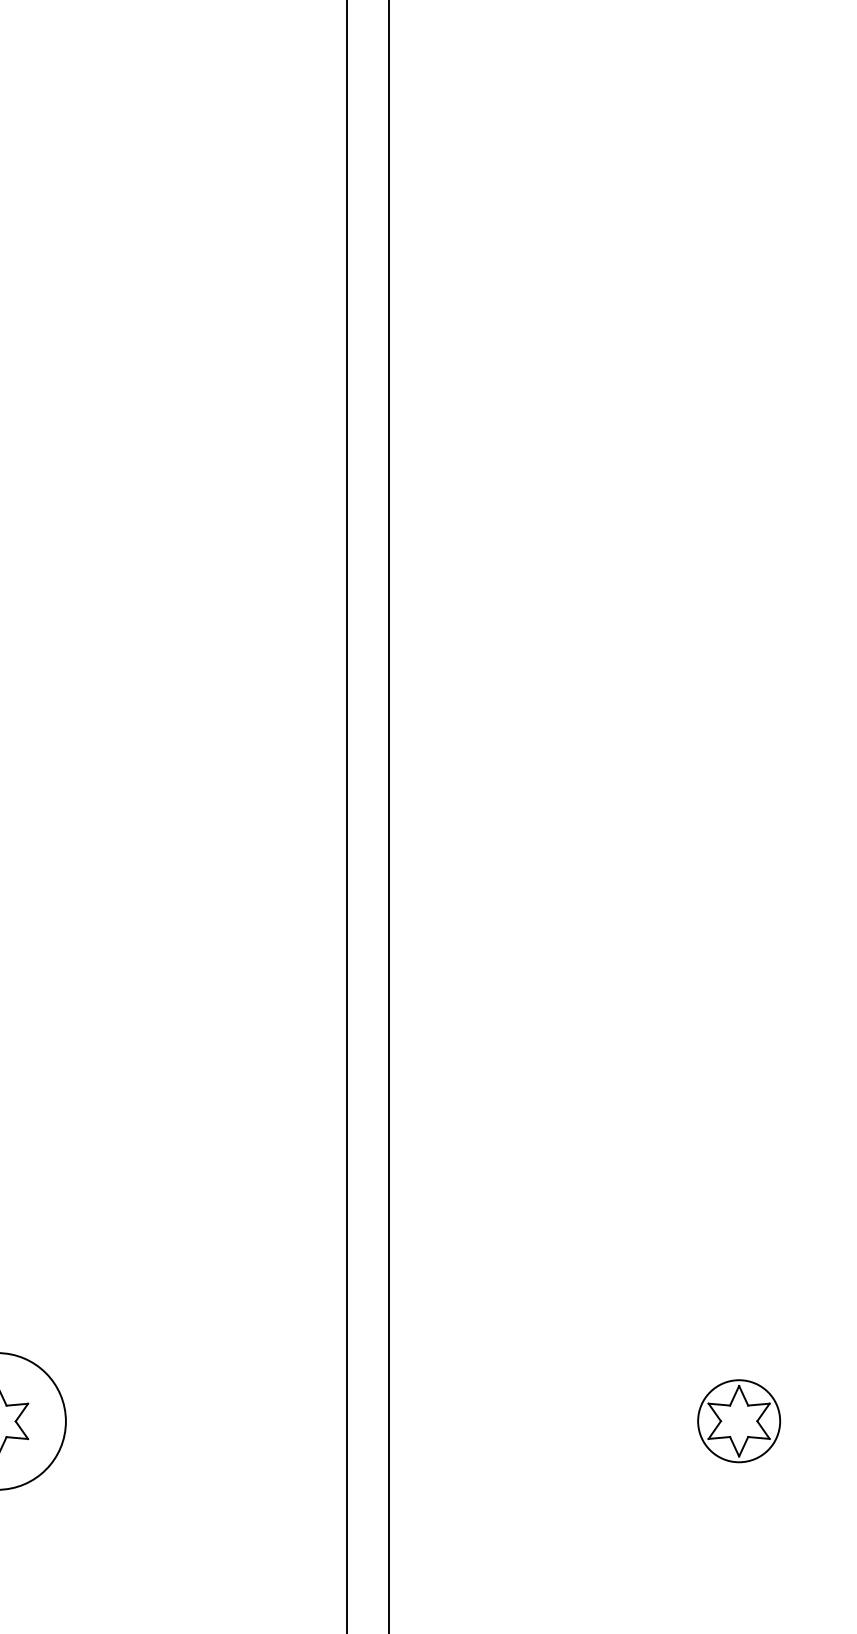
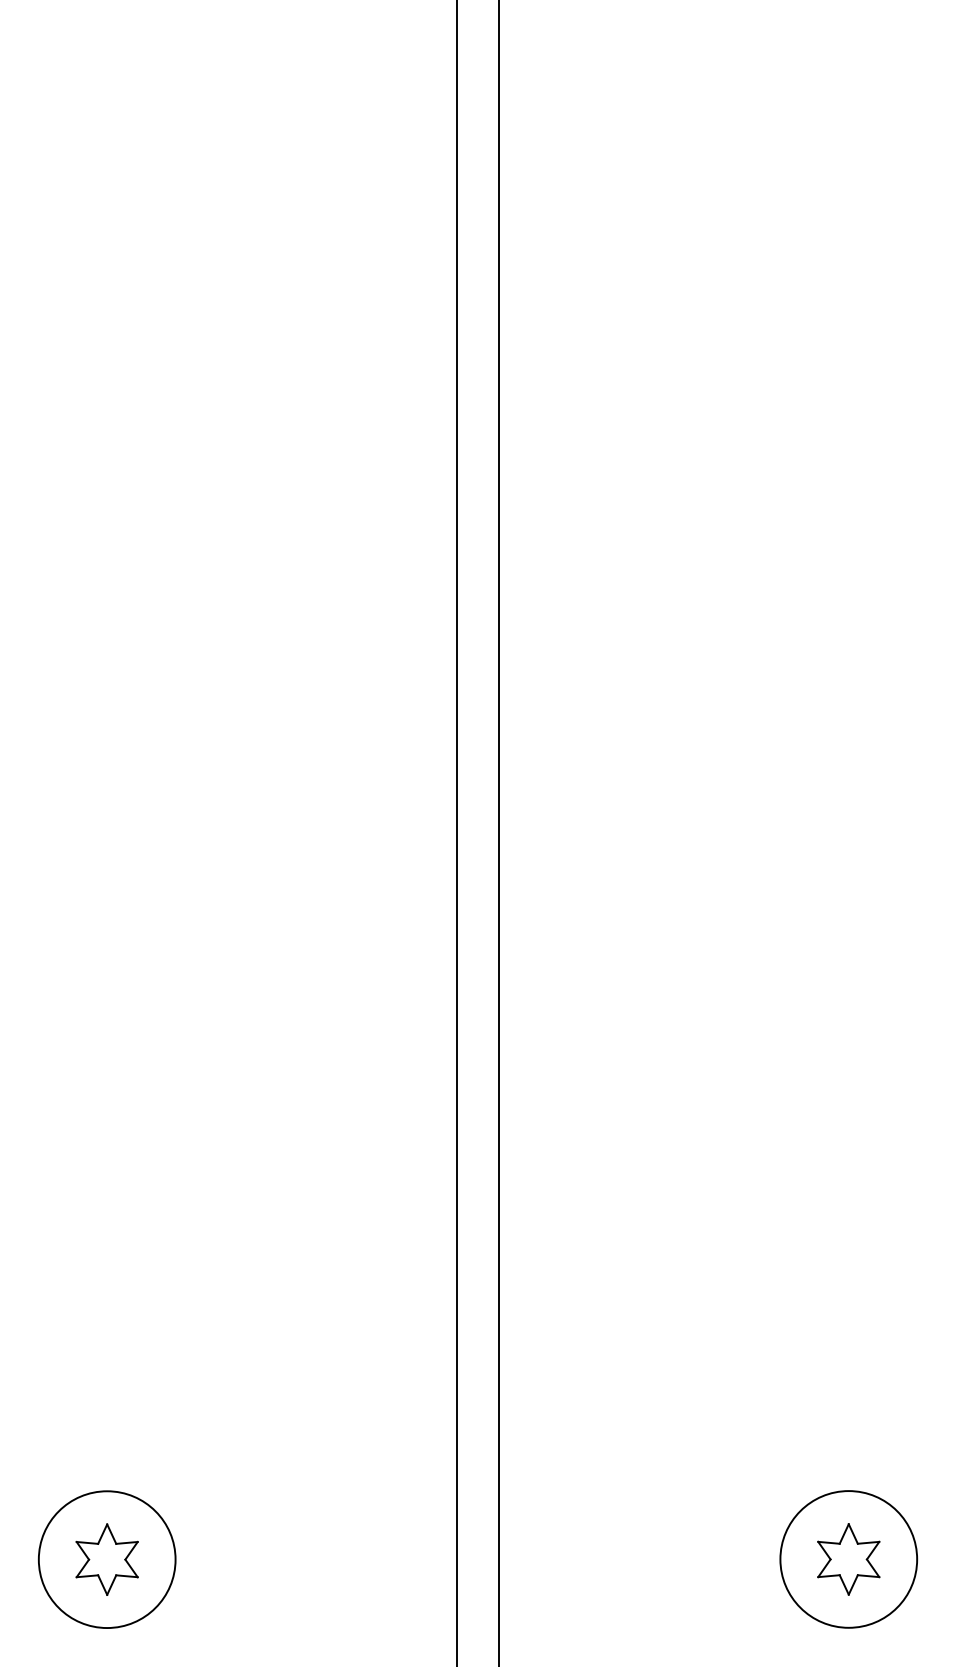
circle: (738, 1421) -> (848, 1559), size x1.67

